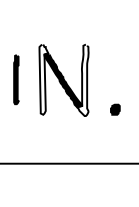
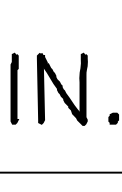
part: (16, 79) -> (14, 88), size x1.43
fill: (43, 79) -> (41, 88), added
fill: (82, 80) -> (80, 89), added

